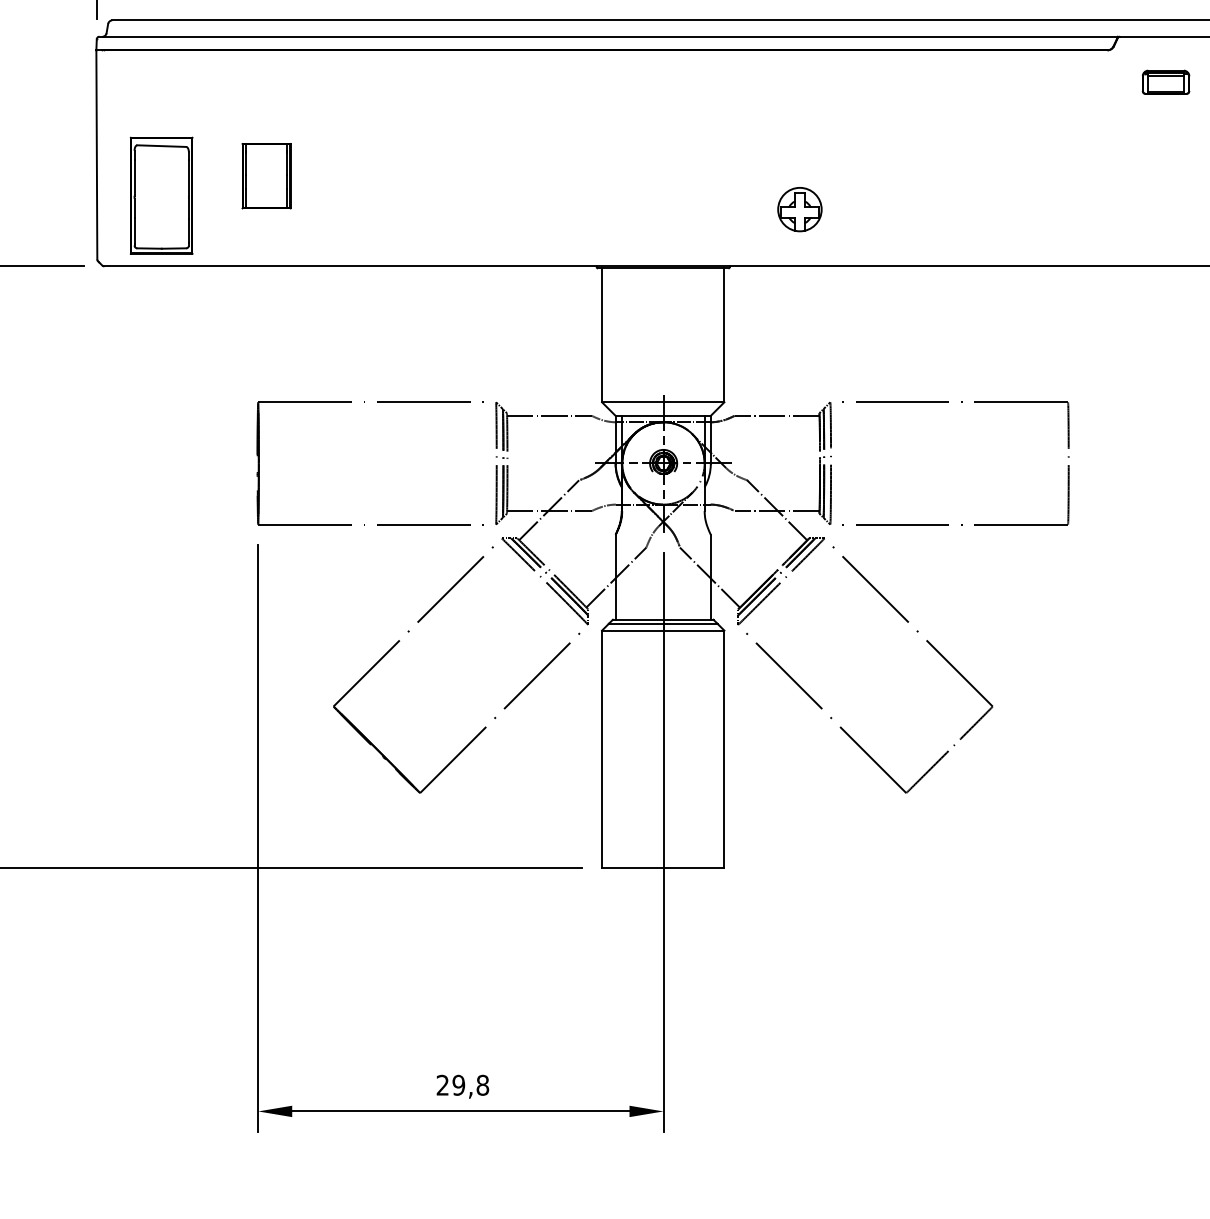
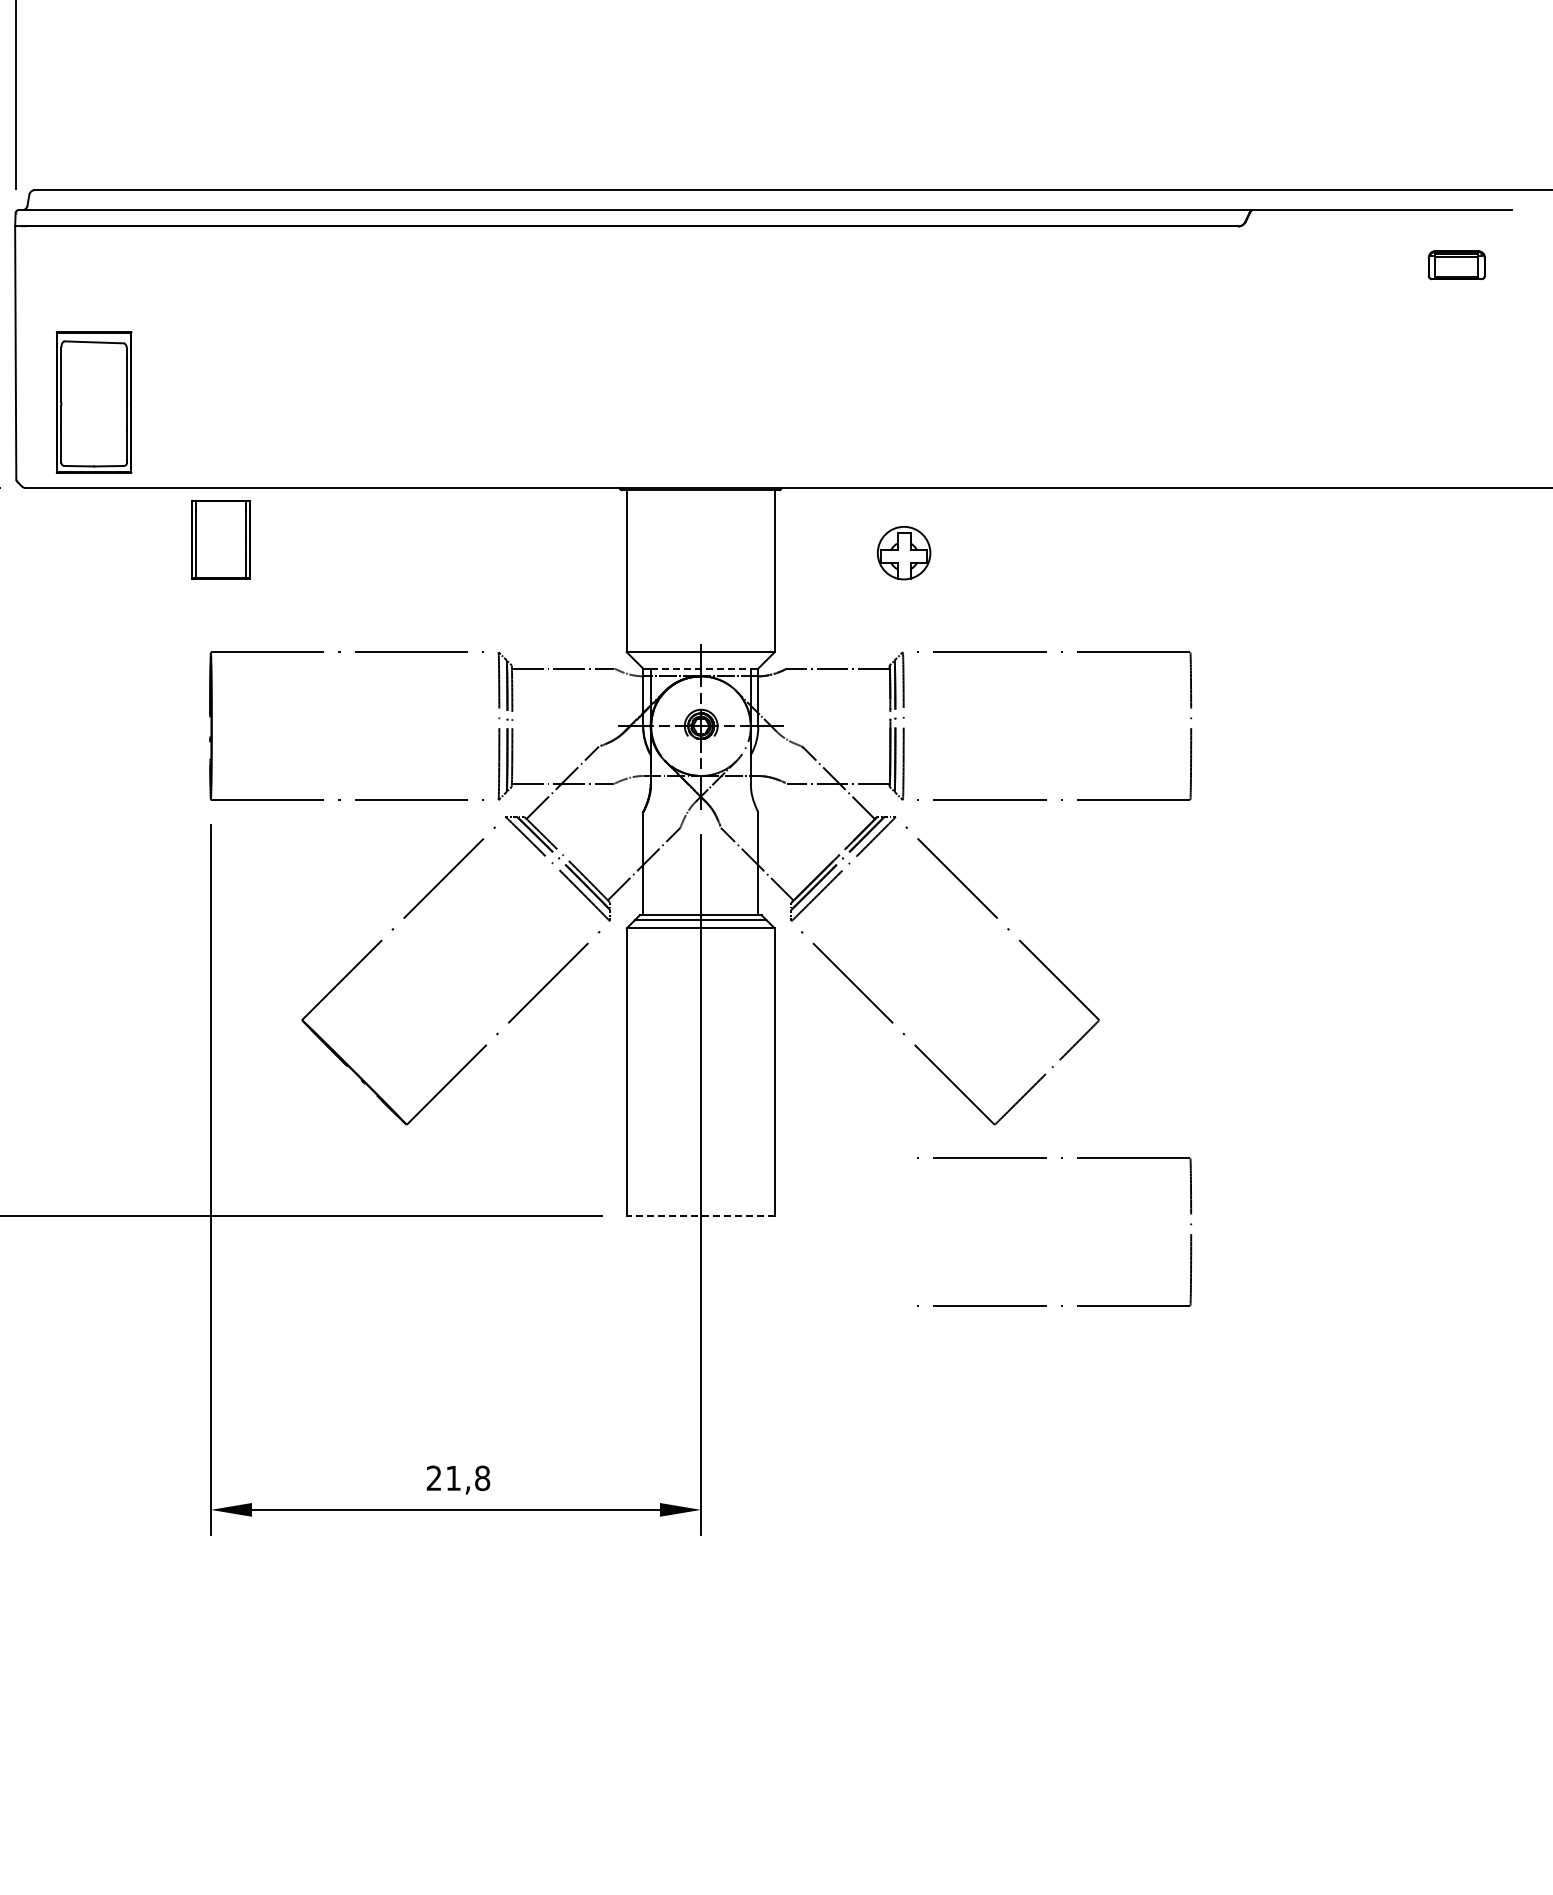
part: (1165, 82) -> (1308, 265), removed
part: (266, 176) -> (221, 539), moved
part: (799, 209) -> (903, 553), moved
line: (663, 415) -> (701, 668), solid -> dashed
part: (961, 820) -> (1061, 1158), added
line: (663, 868) -> (700, 1216), solid -> dashed
text: (458, 1085) -> (453, 1478), 29,8 -> 21,8

